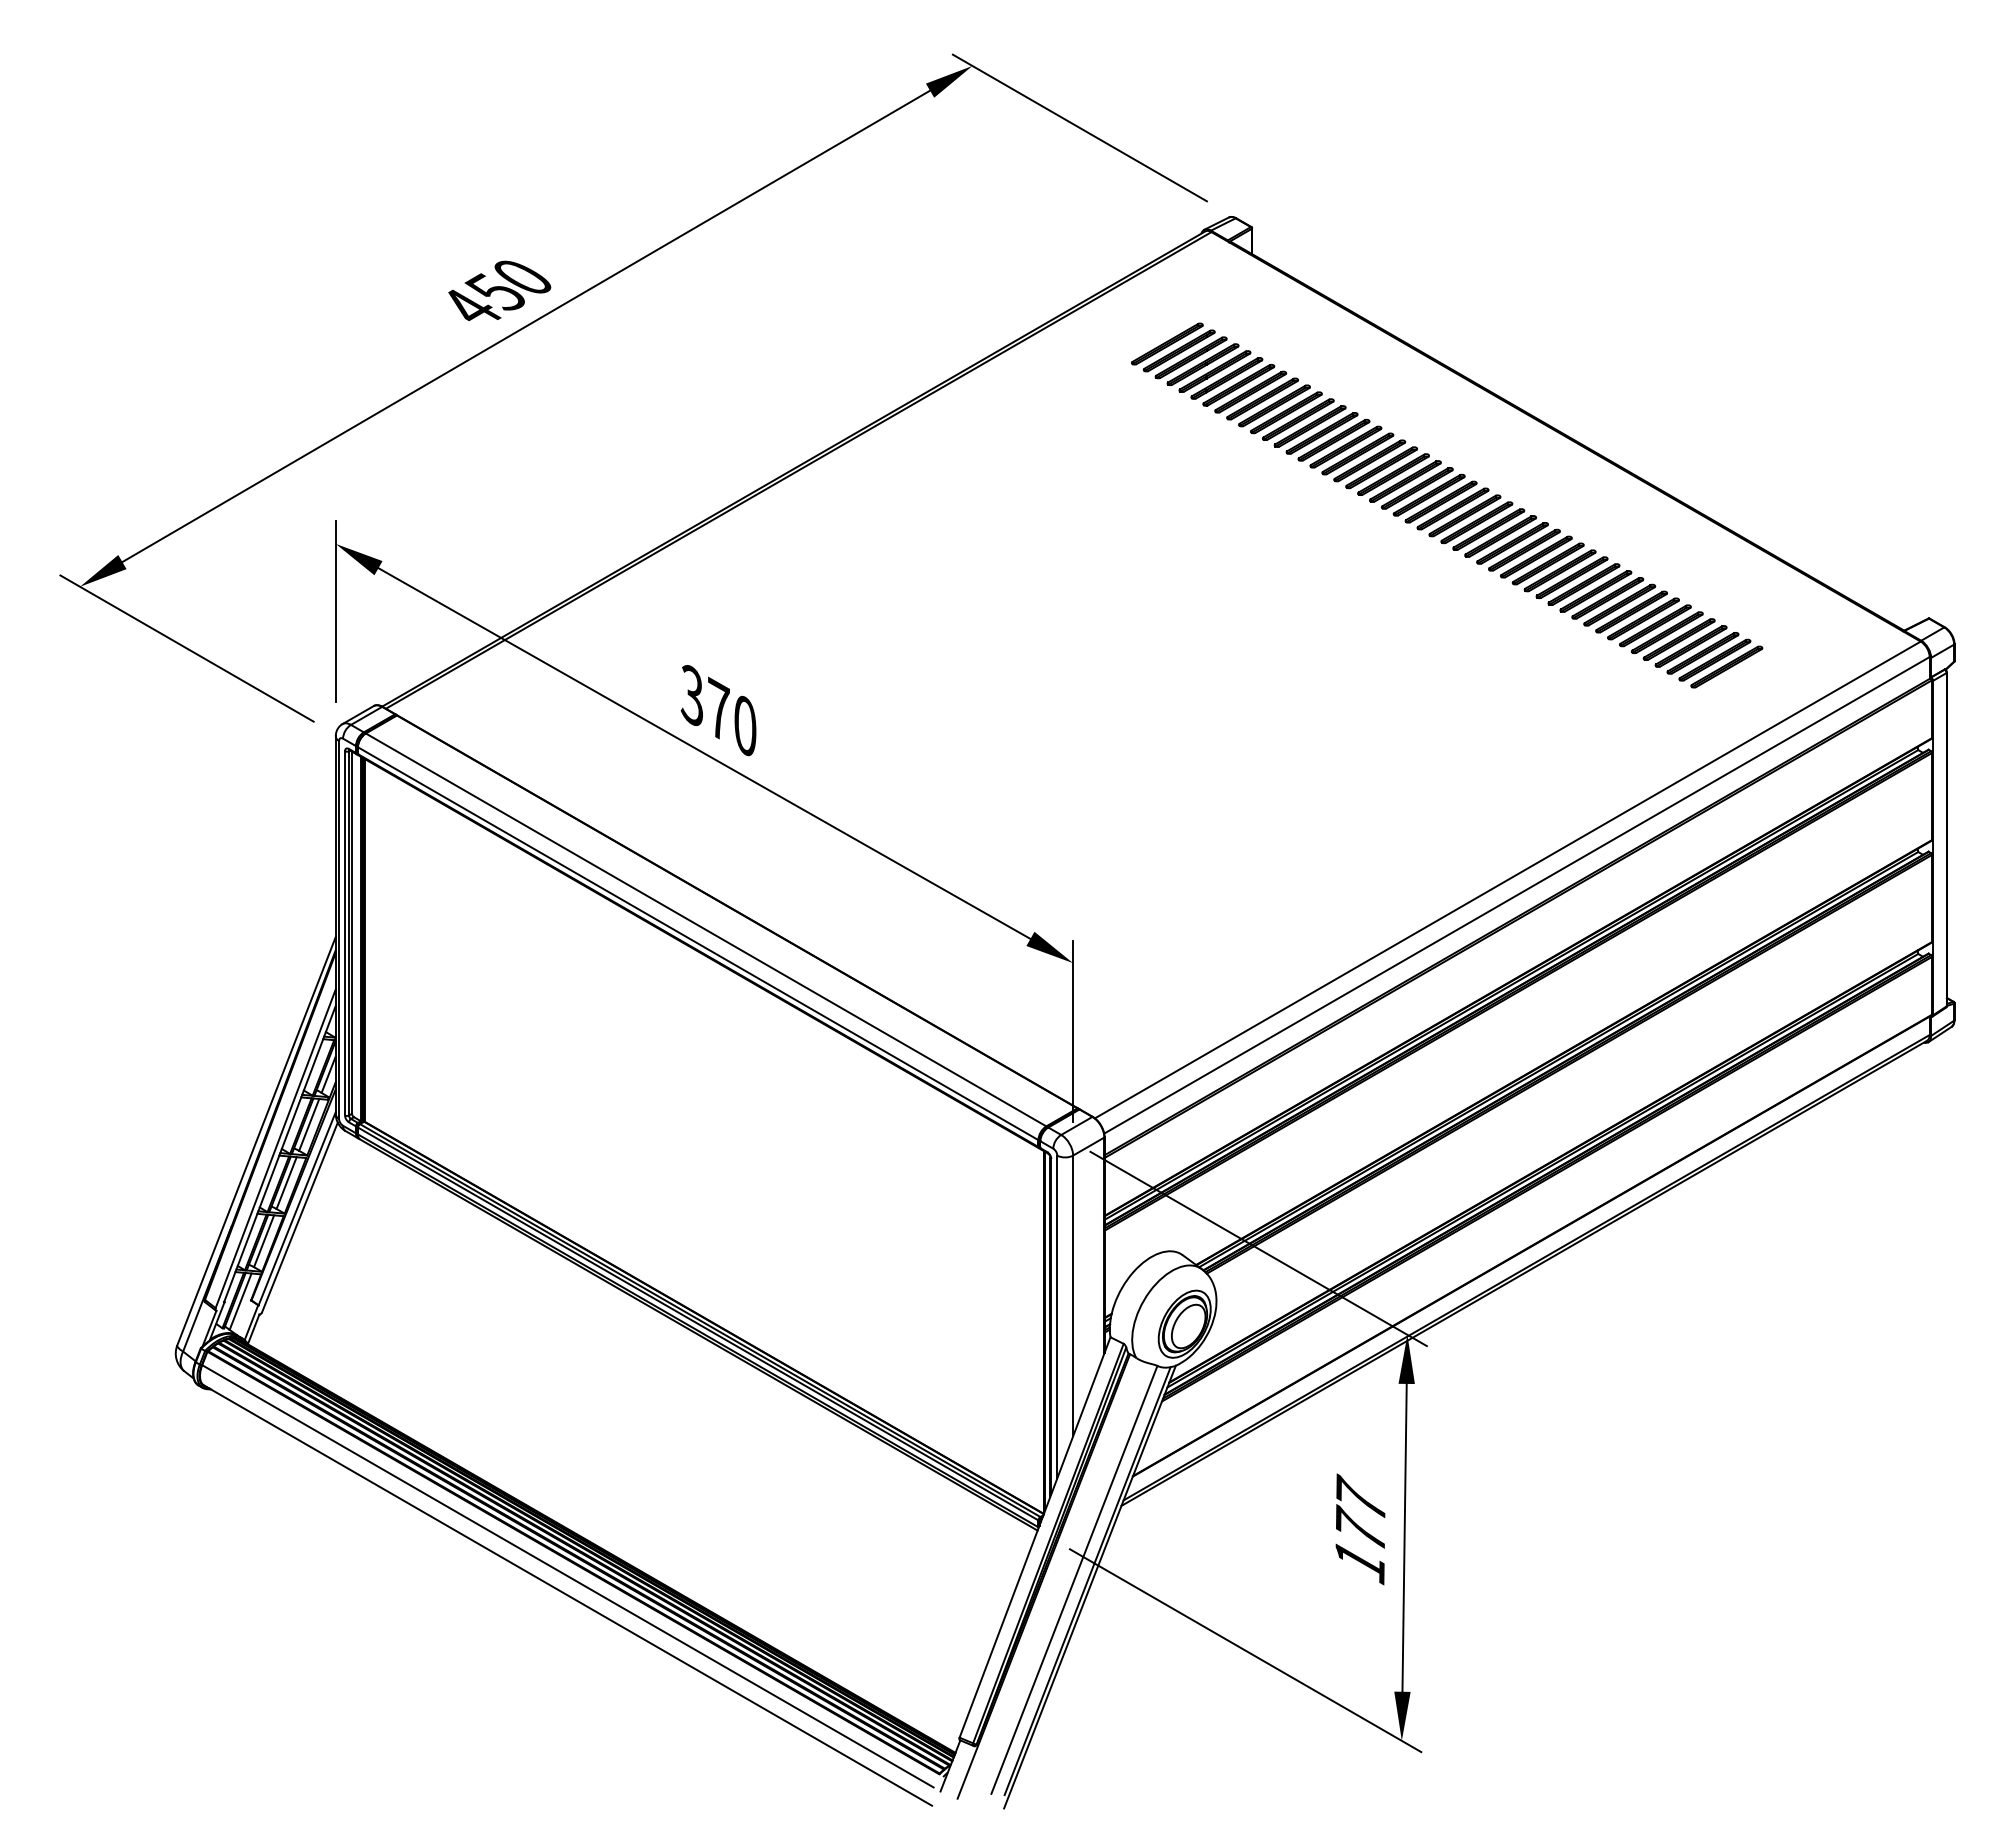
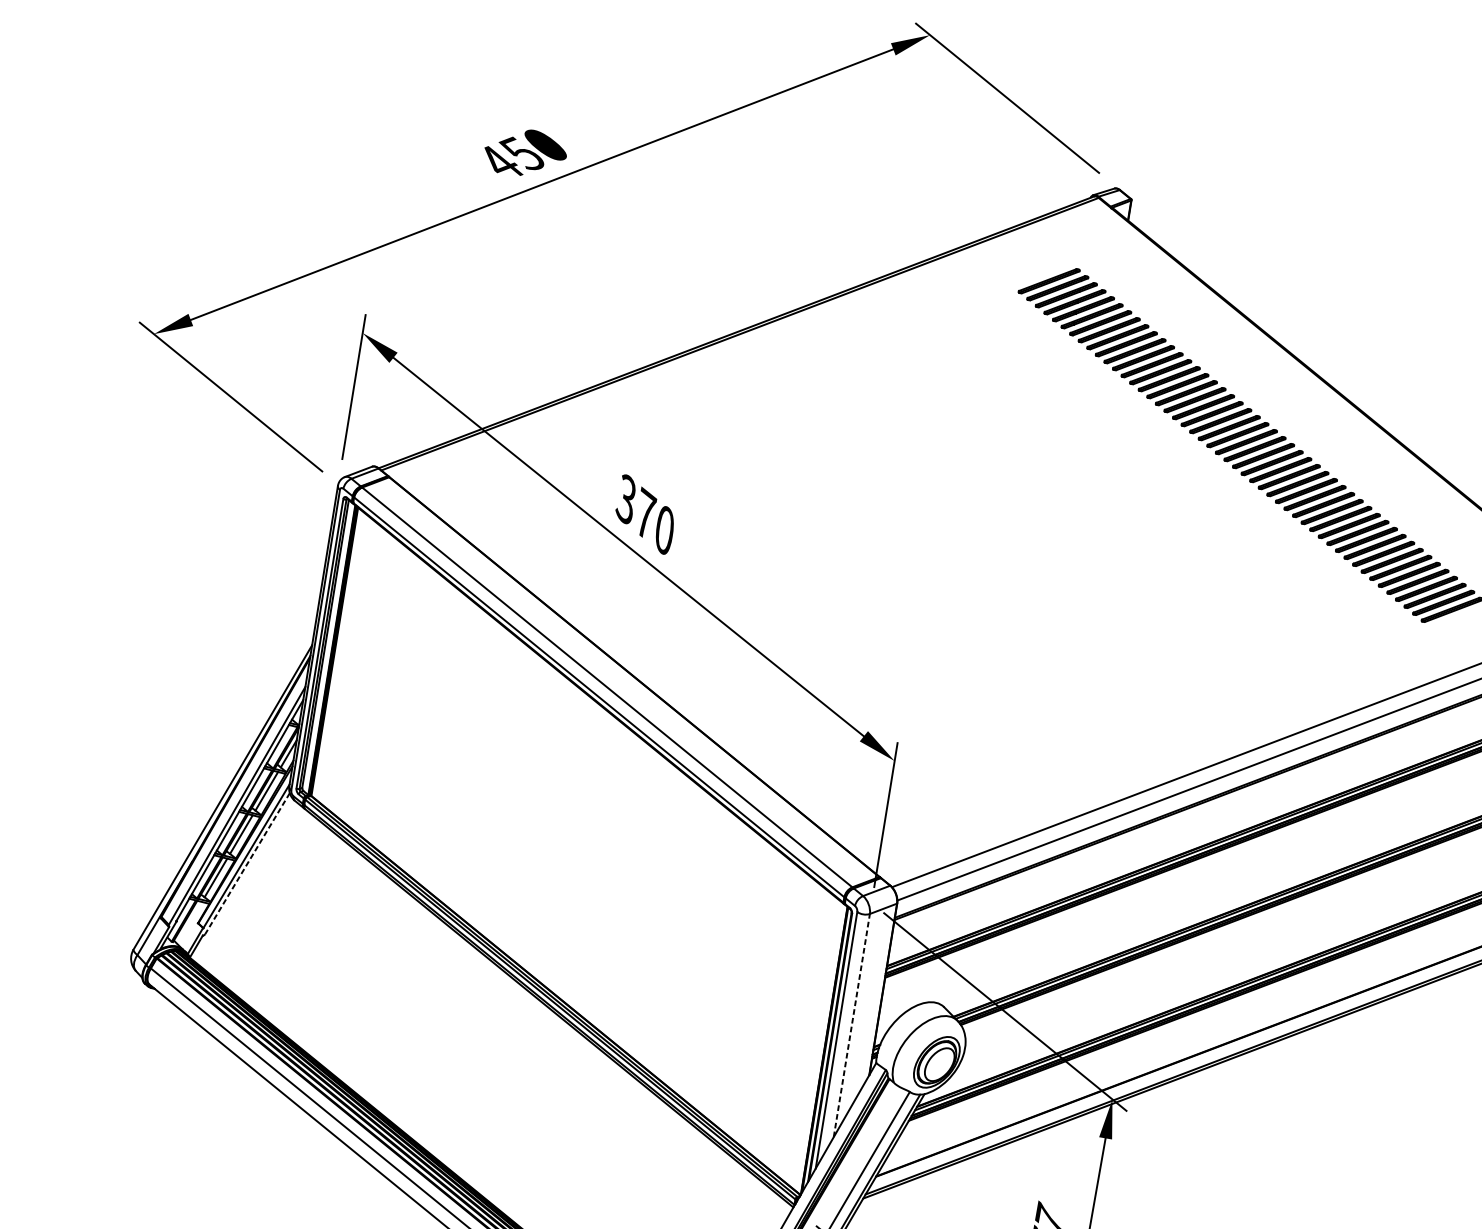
line: (299, 1217) -> (247, 863), solid -> dashed
line: (1073, 1295) -> (852, 1025), solid -> dashed
line: (240, 1301) -> (189, 922), removed

